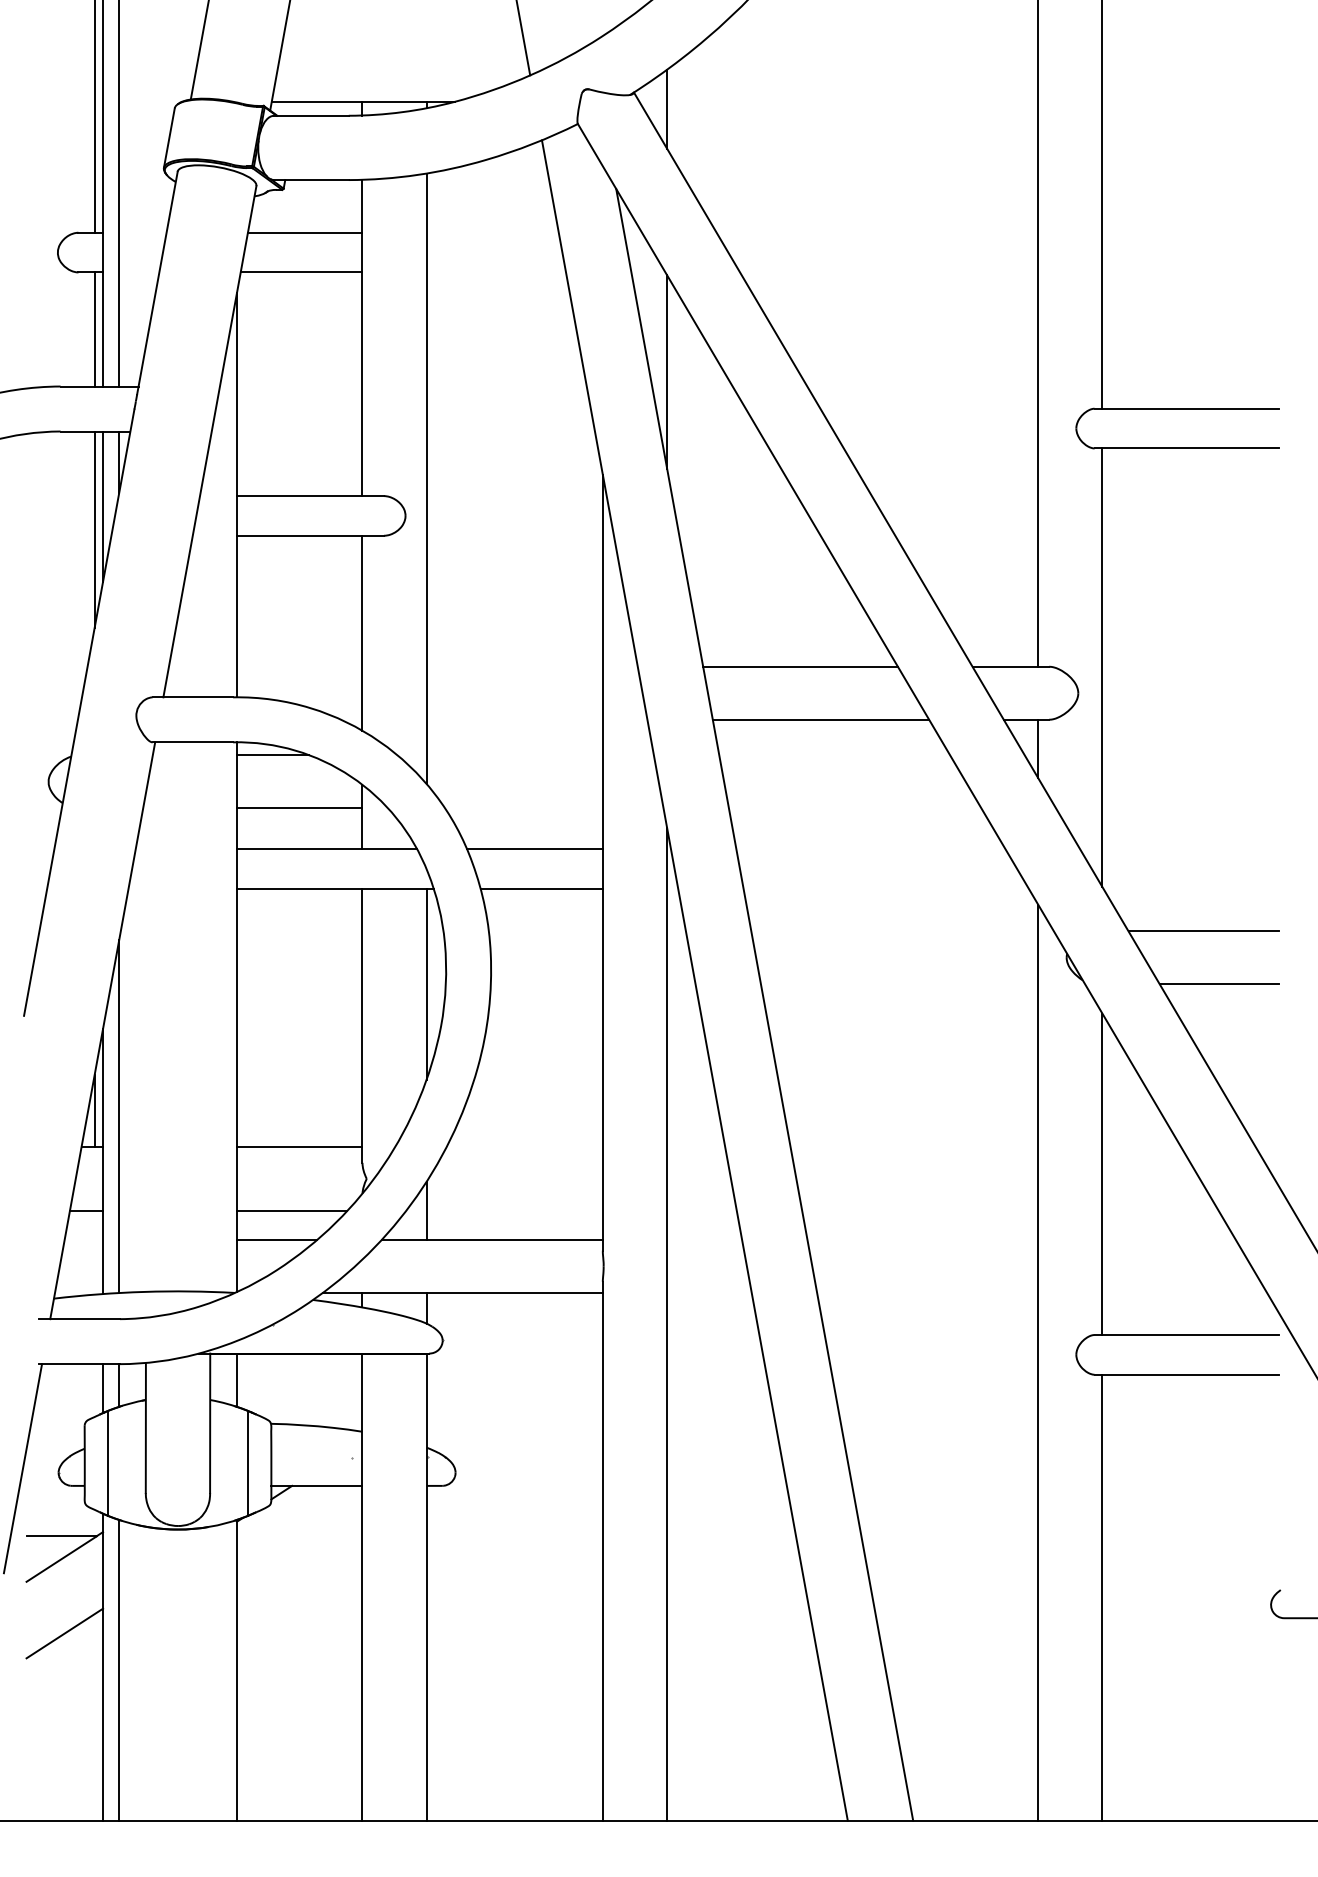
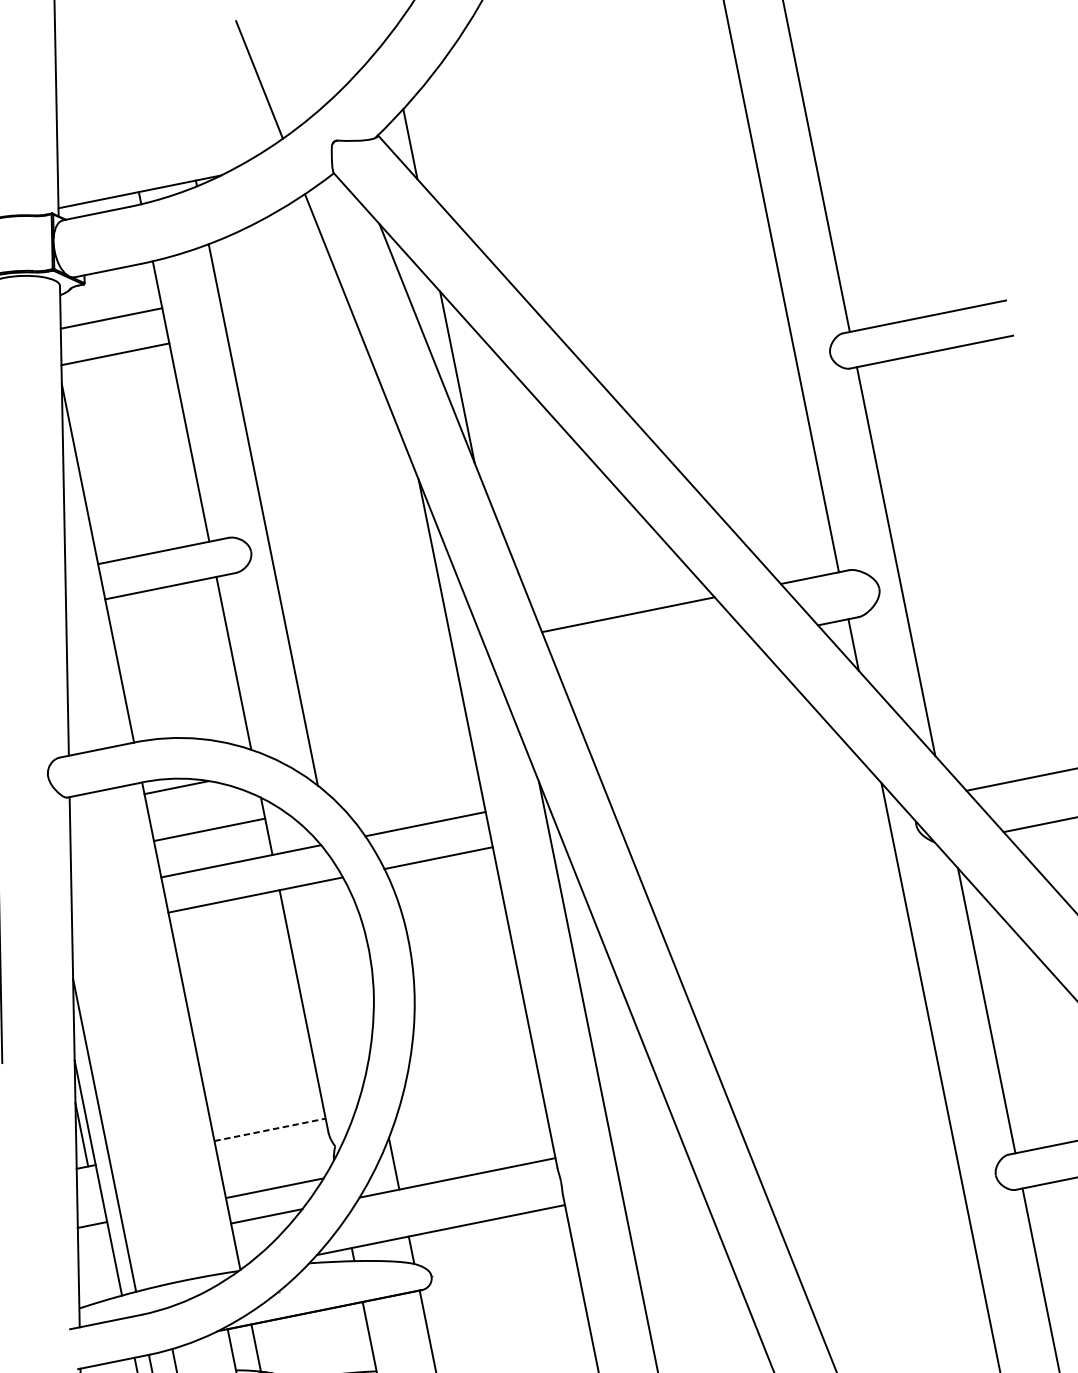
line: (820, 719) -> (655, 657), removed
line: (426, 984) -> (353, 963), removed
line: (299, 1146) -> (269, 1129), solid -> dashed

